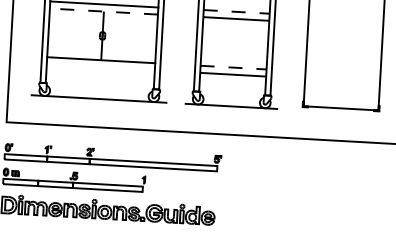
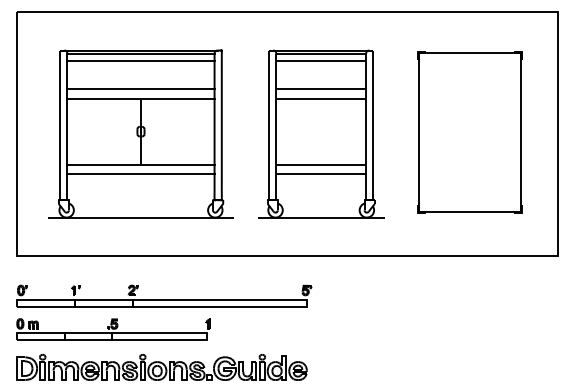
line: (103, 11) -> (140, 98), dashed -> solid
line: (236, 11) -> (321, 88), dashed -> solid
line: (100, 67) -> (140, 174), added
line: (233, 67) -> (321, 164), dashed -> solid

